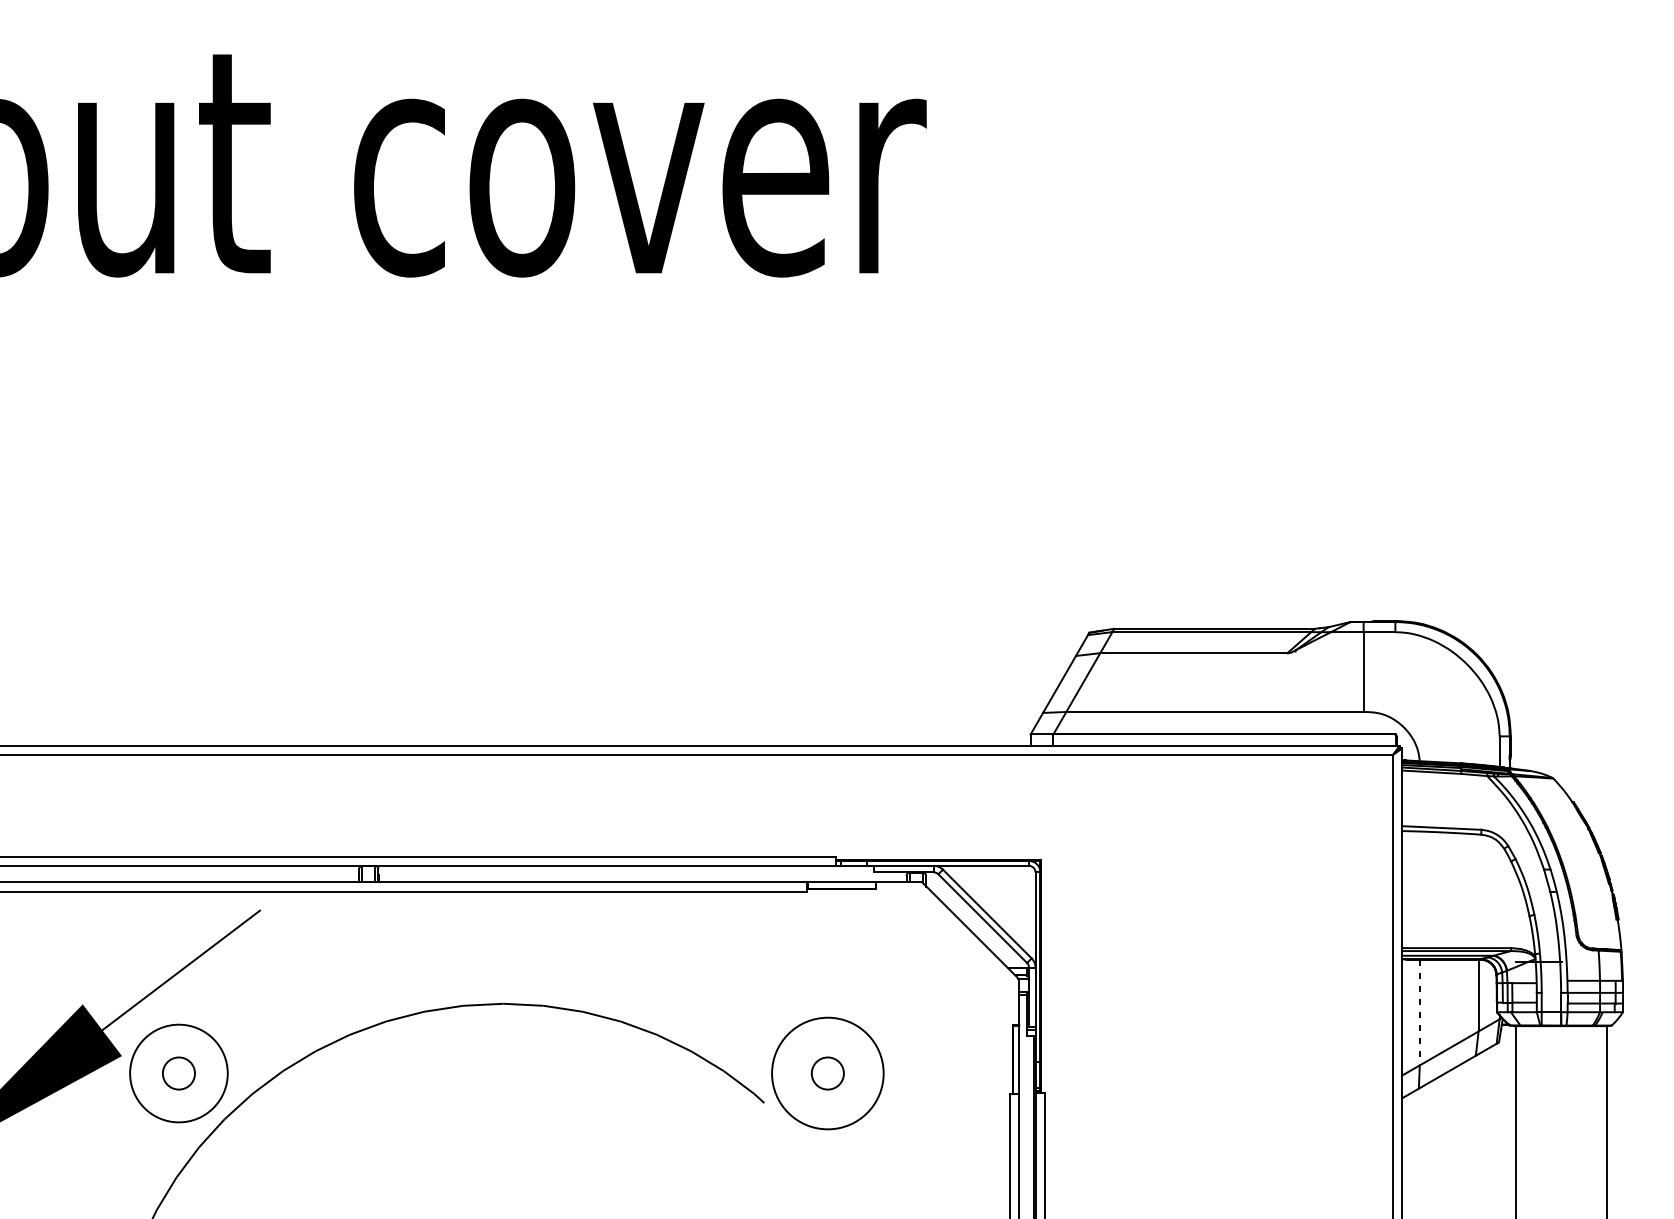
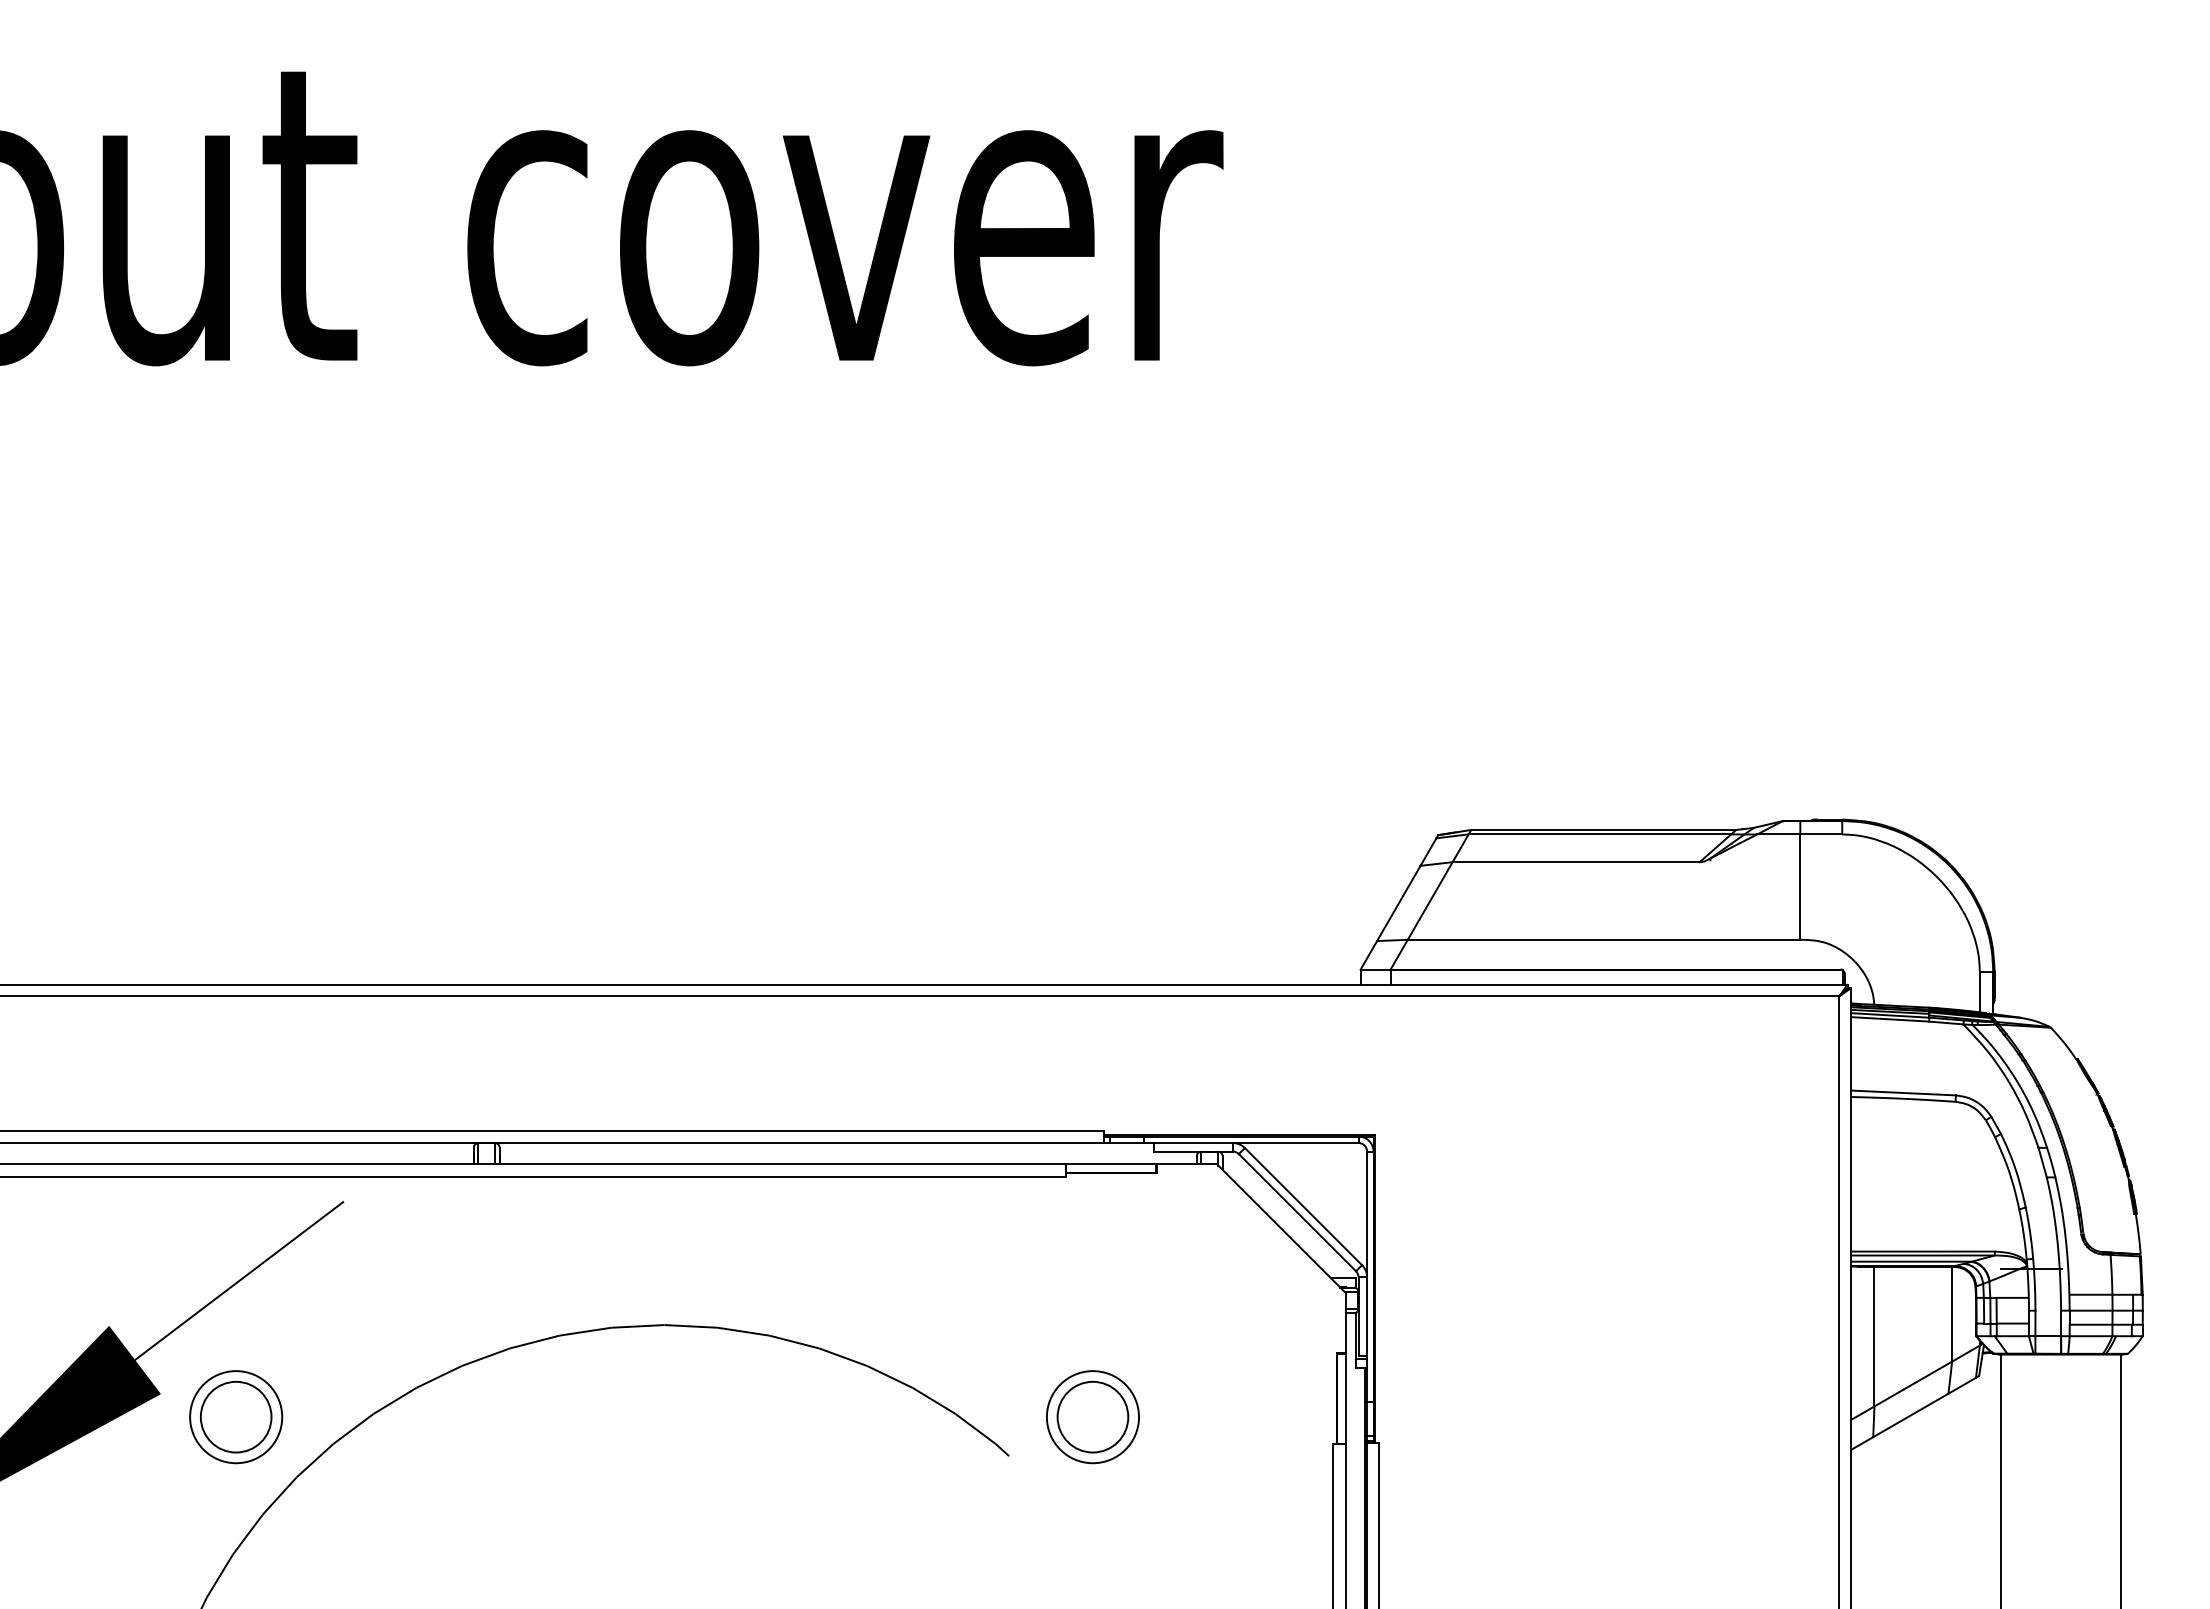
line: (1419, 1012) -> (1874, 1336), dashed -> solid
circle: (178, 1073) -> (235, 1416), size x1.67
circle: (179, 1073) -> (236, 1417), size x0.71
circle: (827, 1073) -> (1092, 1416), size x1.67
circle: (827, 1073) -> (1092, 1417), size x0.62

